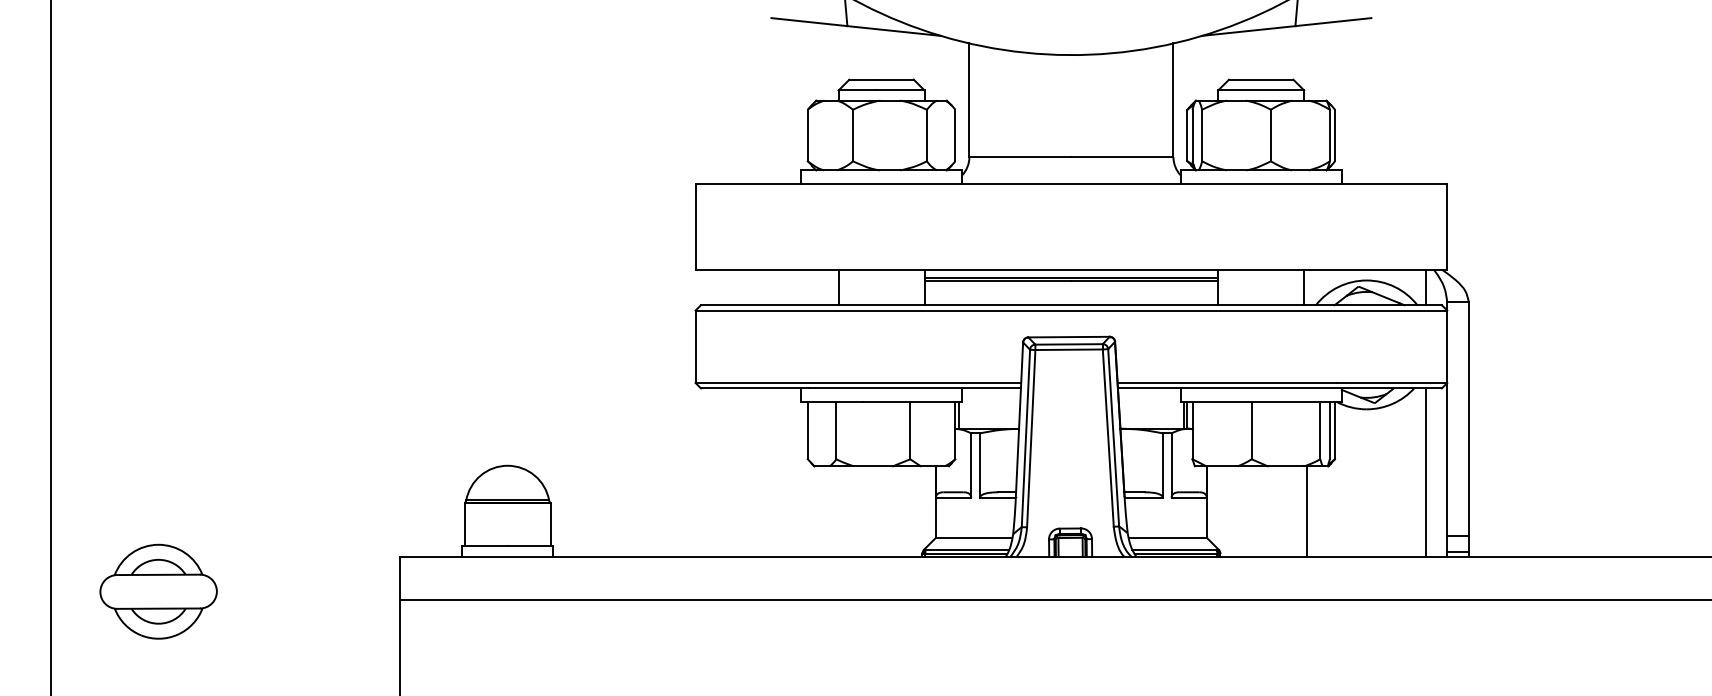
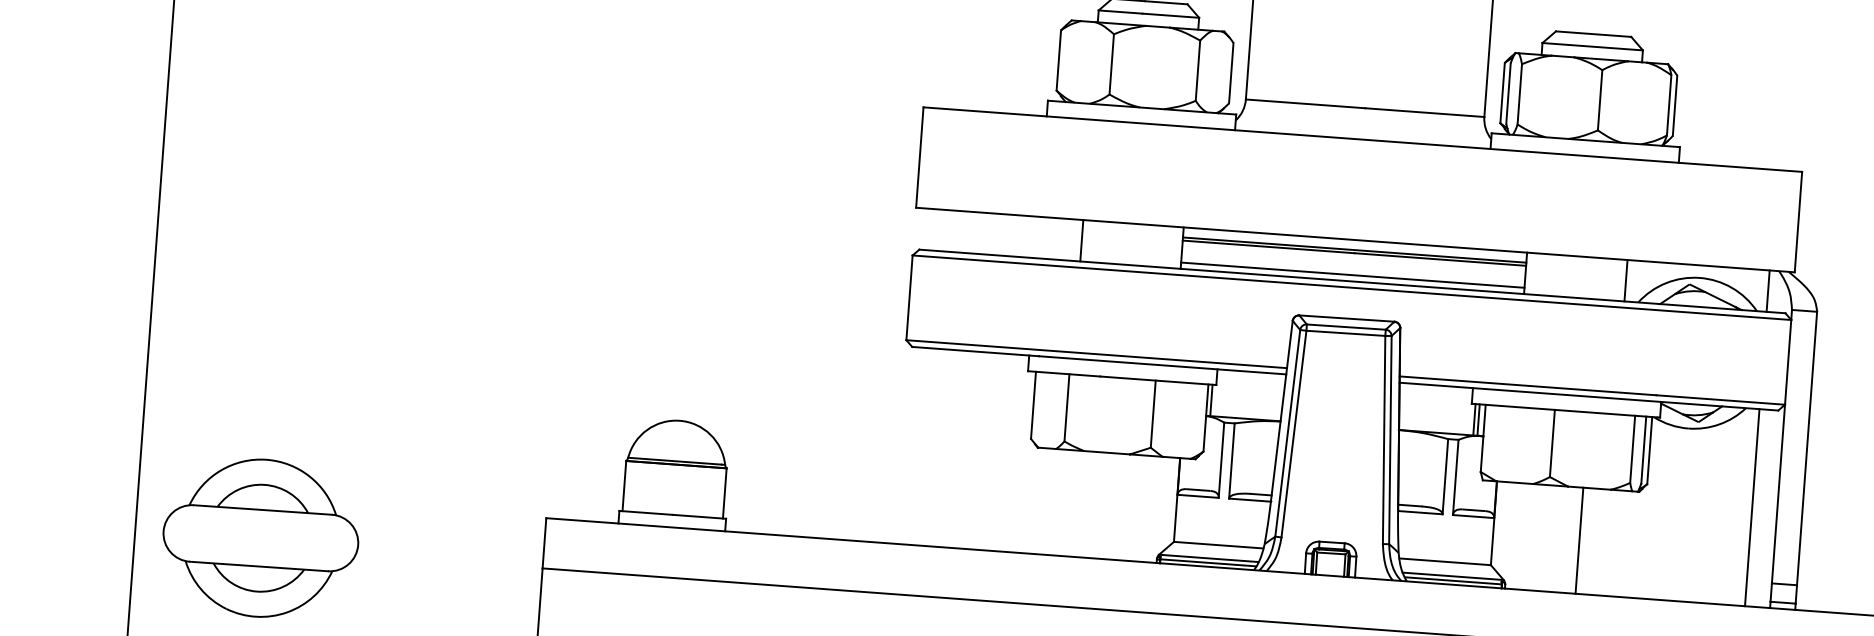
line: (1071, 299) -> (1352, 274), added
line: (1306, 511) -> (1579, 540), moved
part: (158, 591) -> (260, 537), size x1.43

